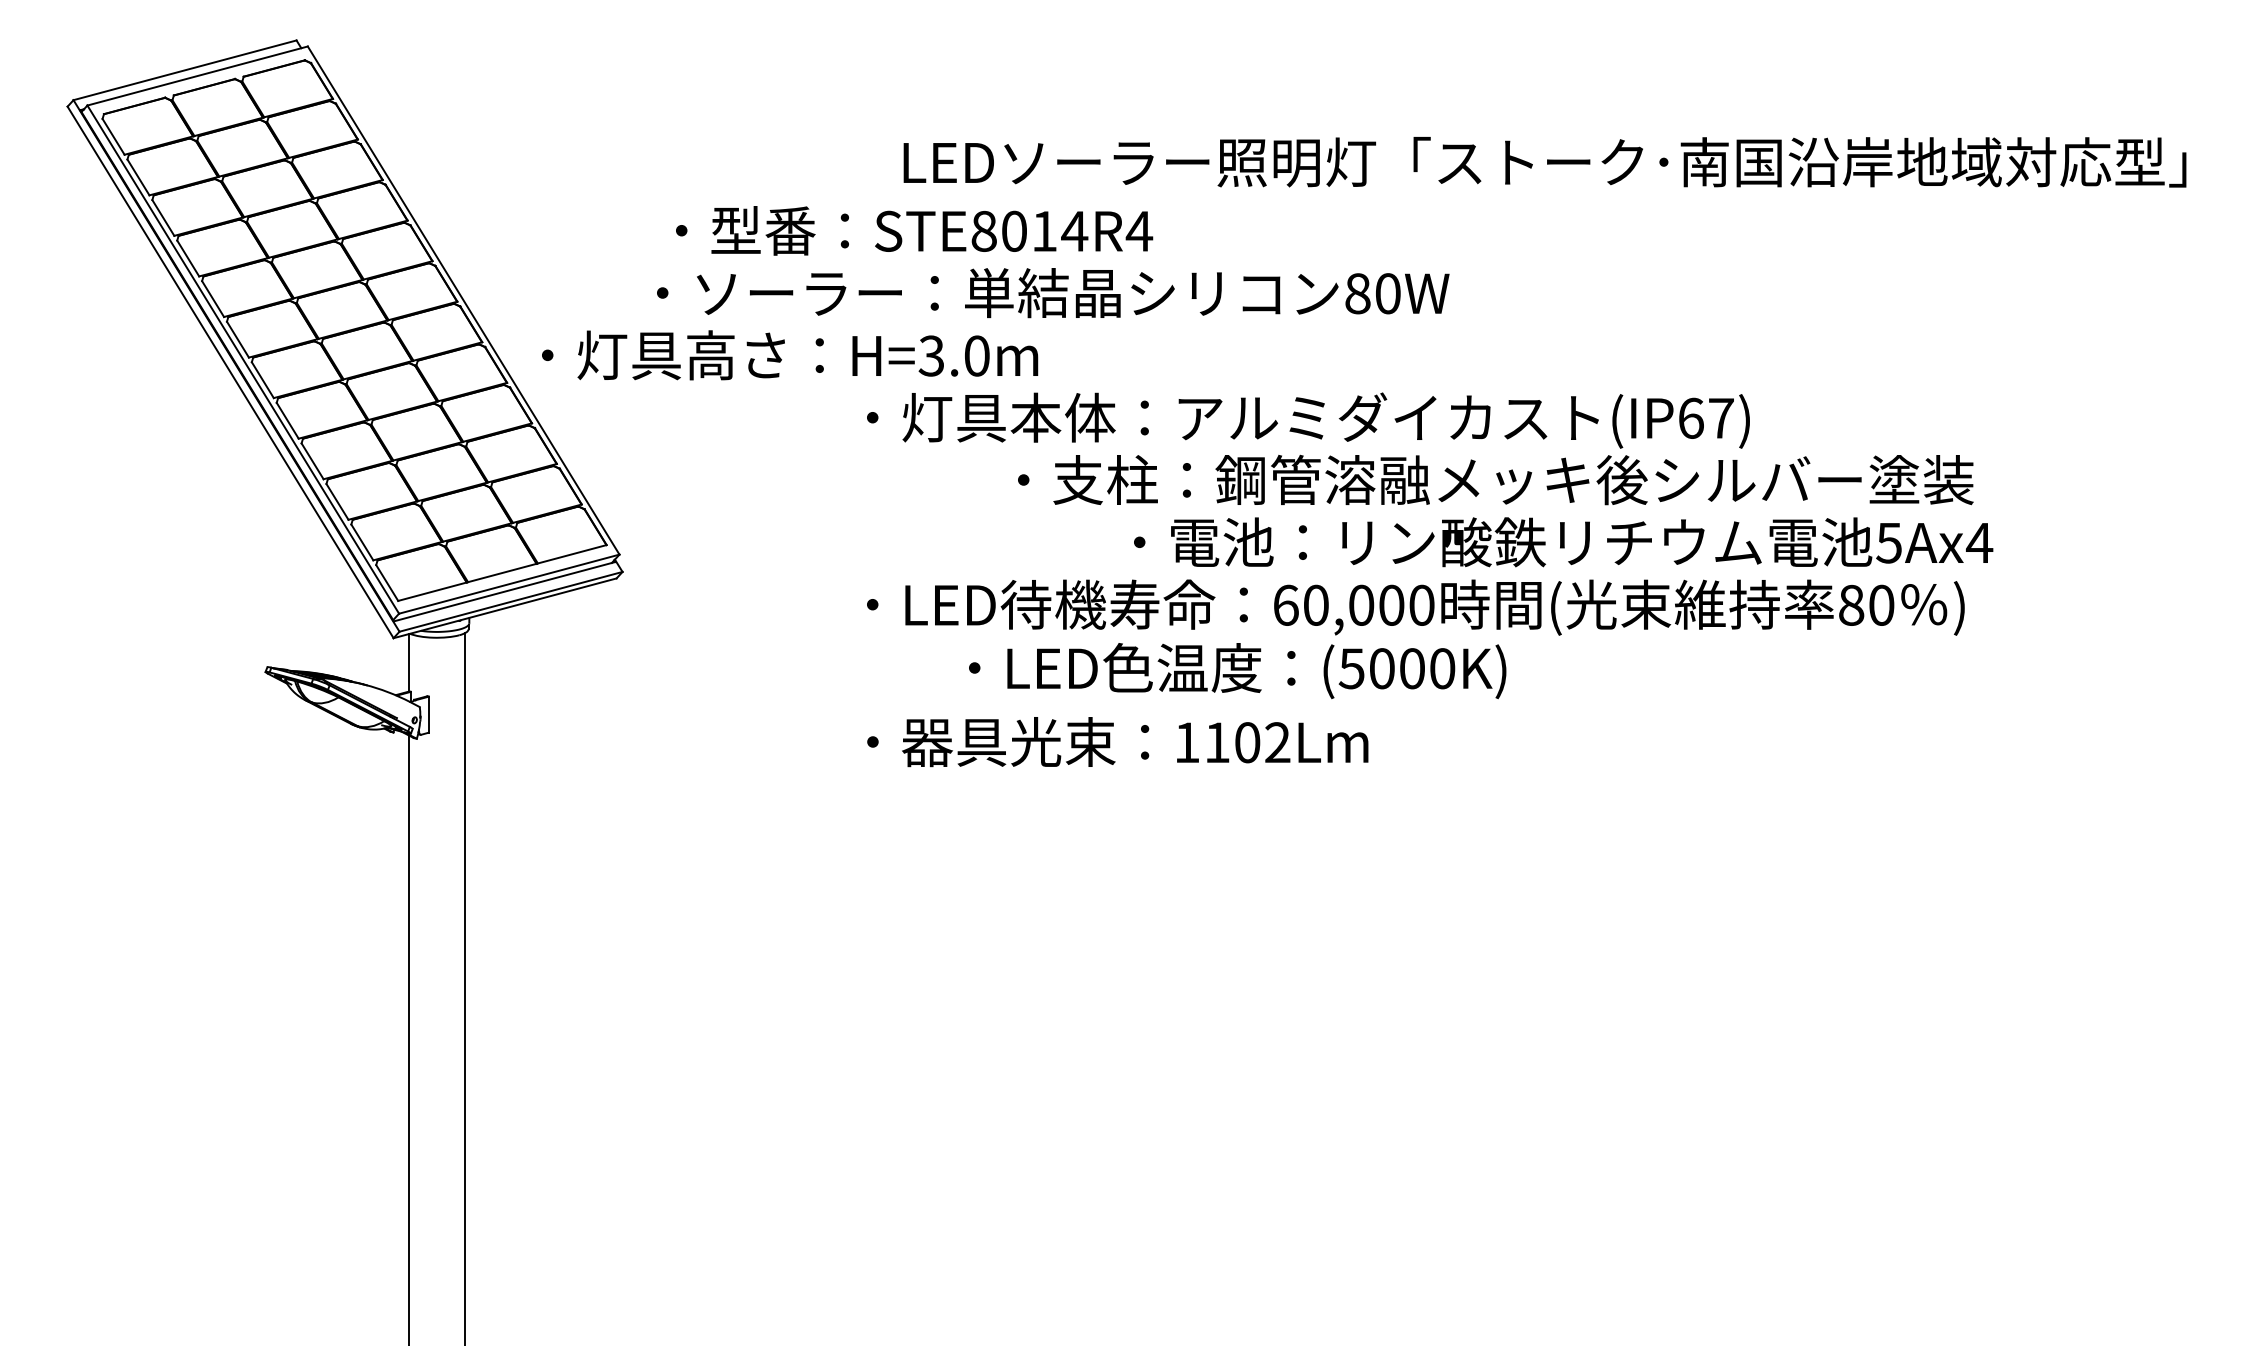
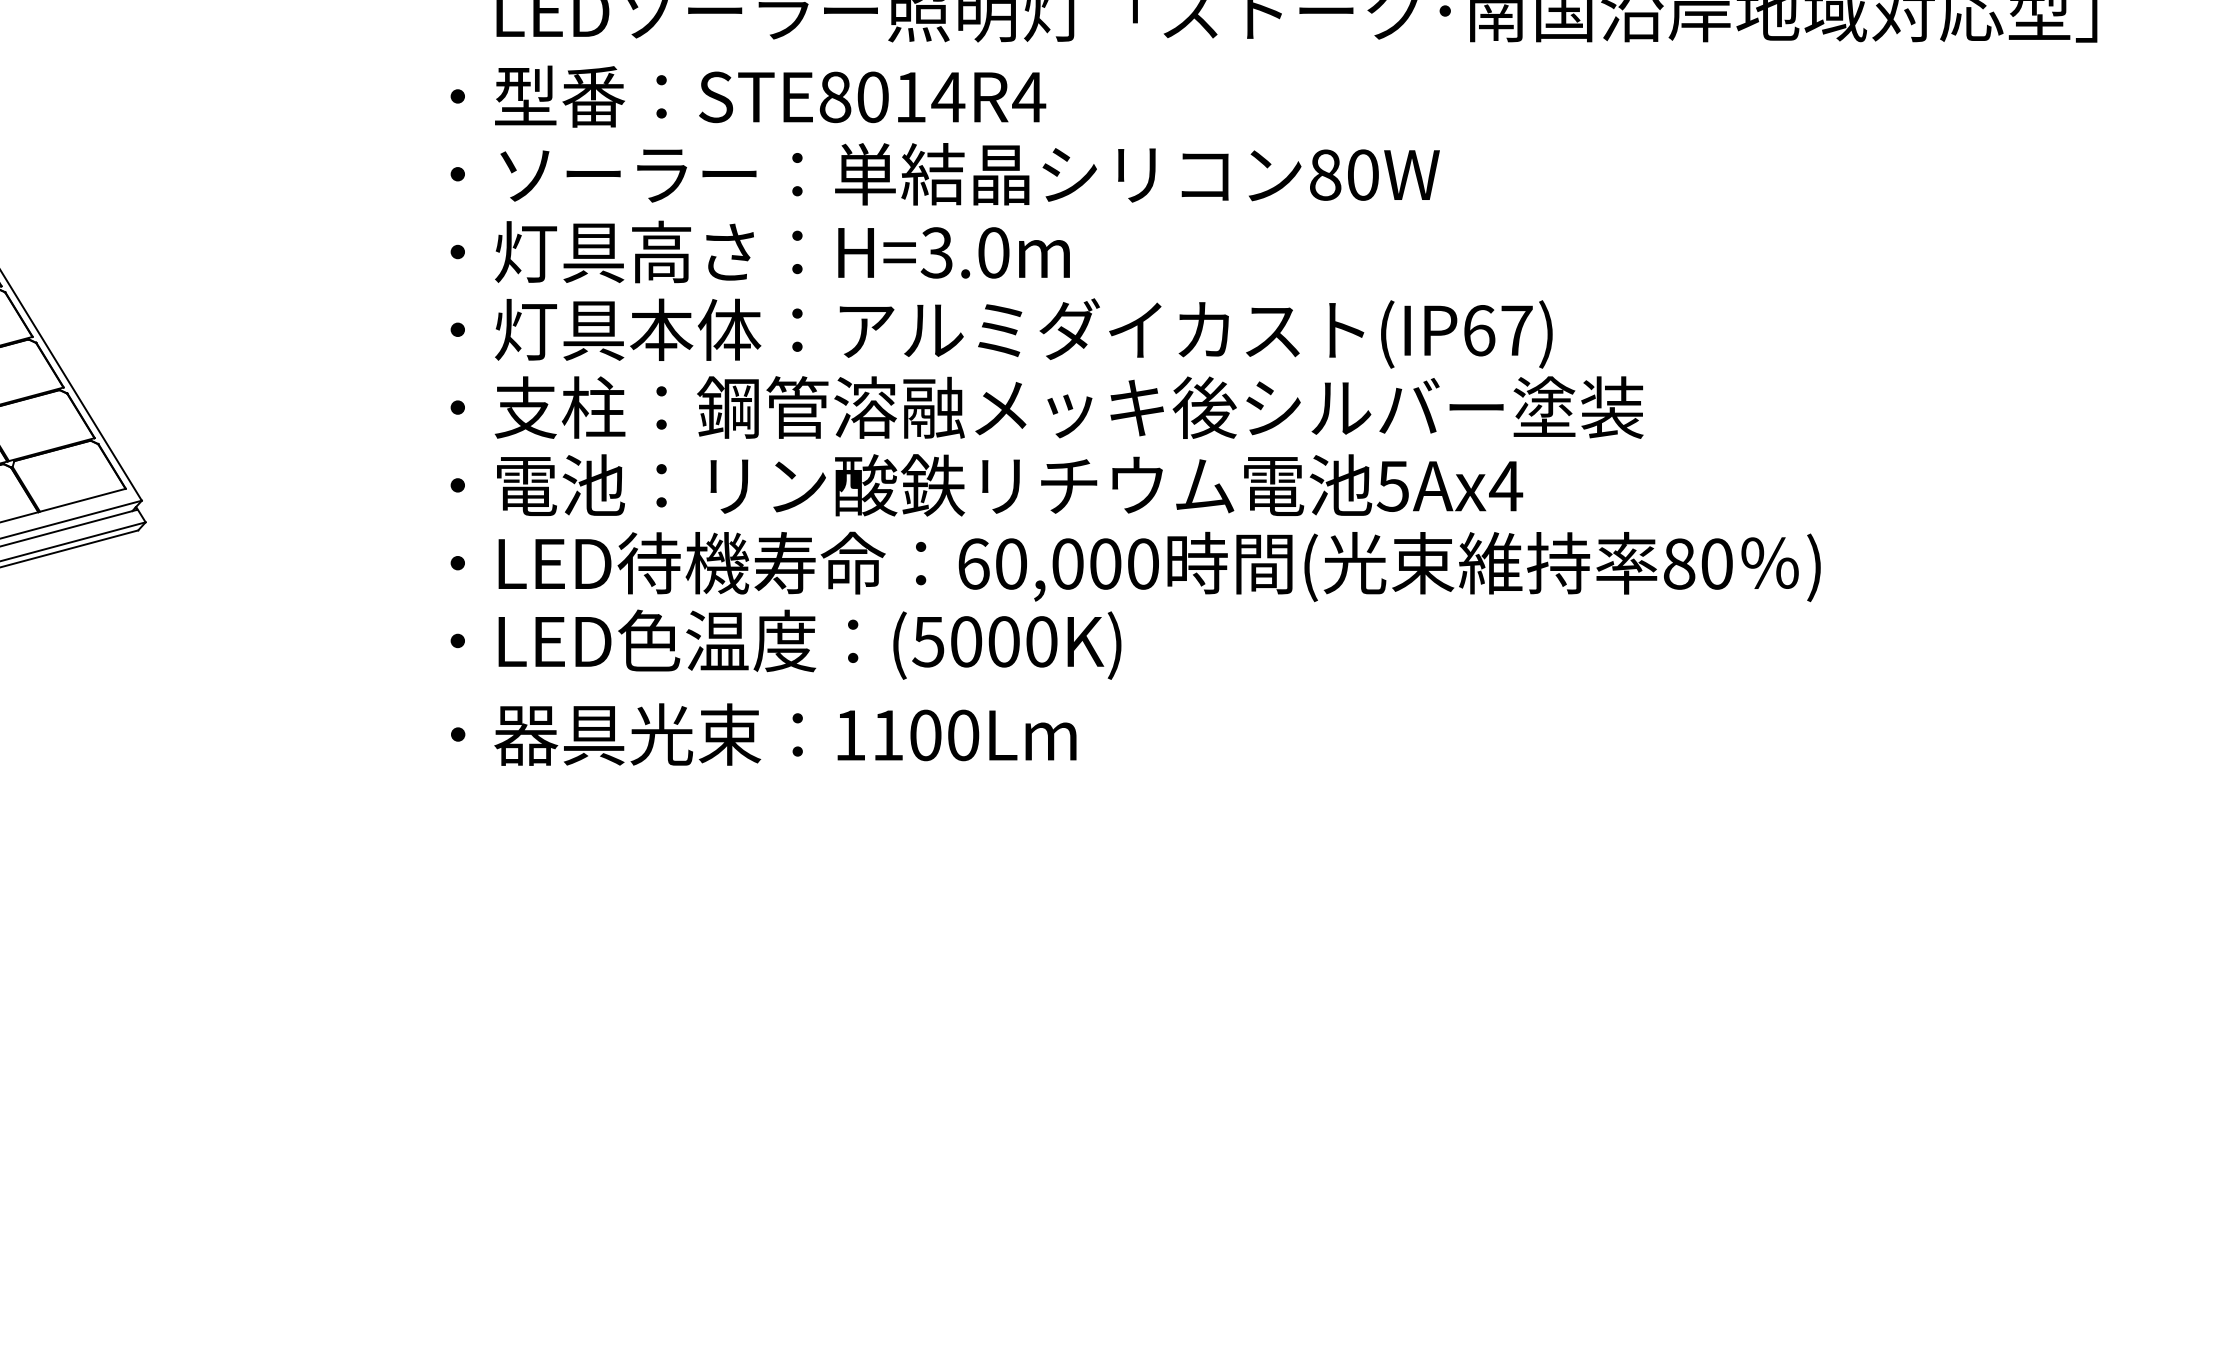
text: (914, 230) -> (748, 96), moved
text: (1053, 293) -> (945, 174), moved
text: (790, 355) -> (760, 252), moved
text: (1495, 479) -> (1046, 406), moved
text: (1563, 542) -> (986, 485), moved
text: (1237, 671) -> (785, 645), moved
text: (1277, 742) -> (963, 735), 1102Lm -> 1100Lm

